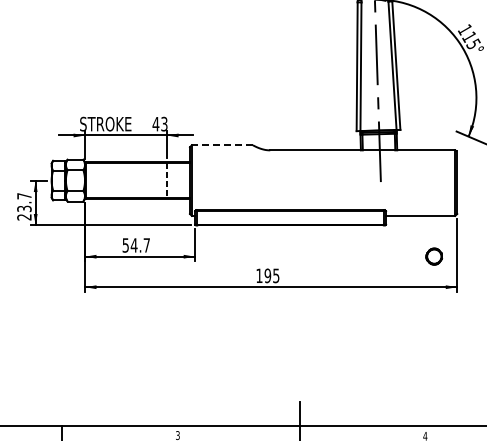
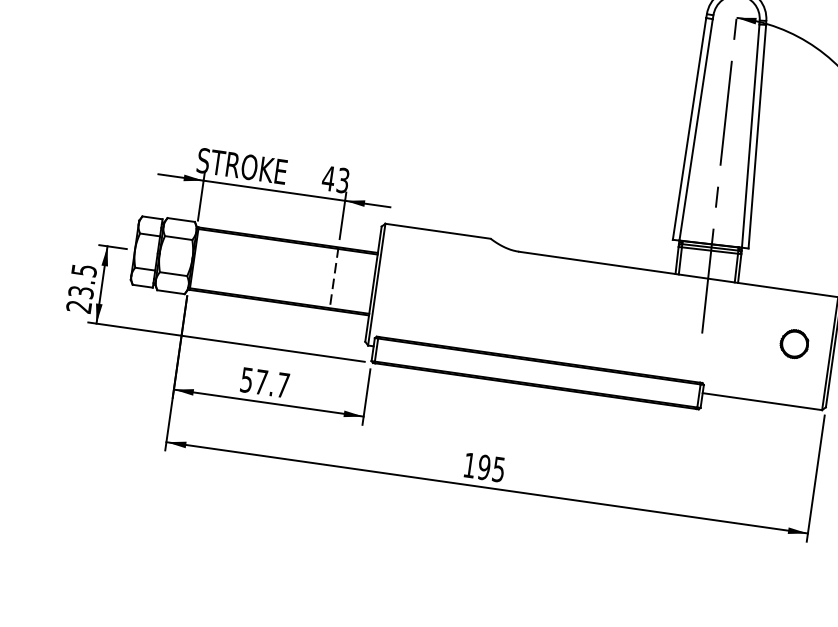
line: (222, 145) -> (438, 231), dashed -> solid
text: (24, 196) -> (84, 270), 23.7 -> 23.5
text: (133, 245) -> (260, 382), 54.7 -> 57.7
part: (434, 256) -> (794, 343), moved

